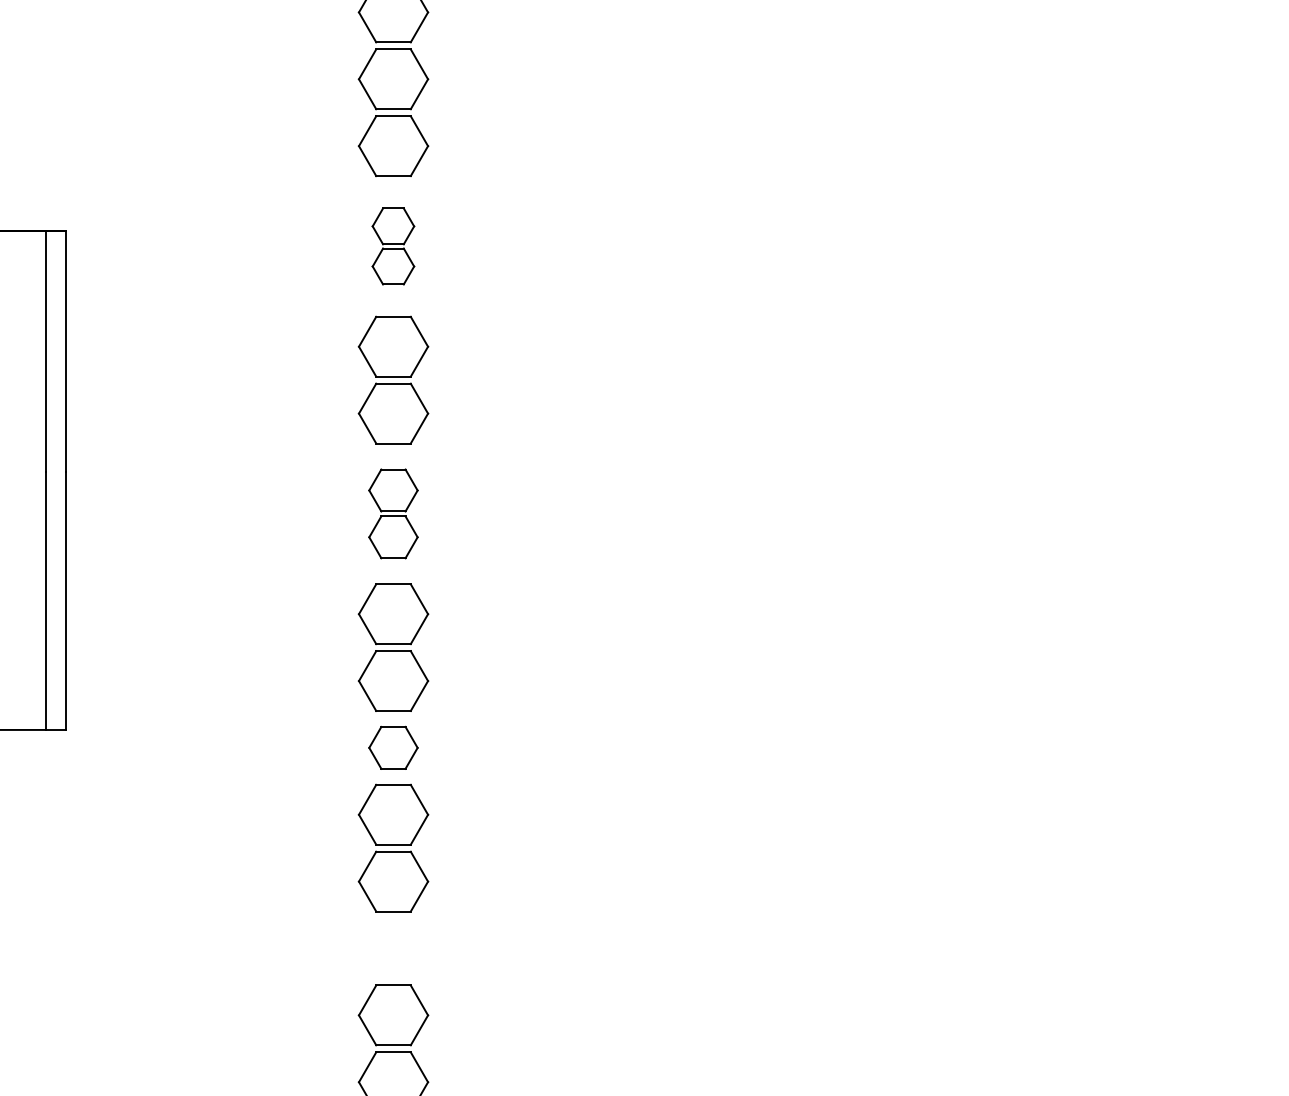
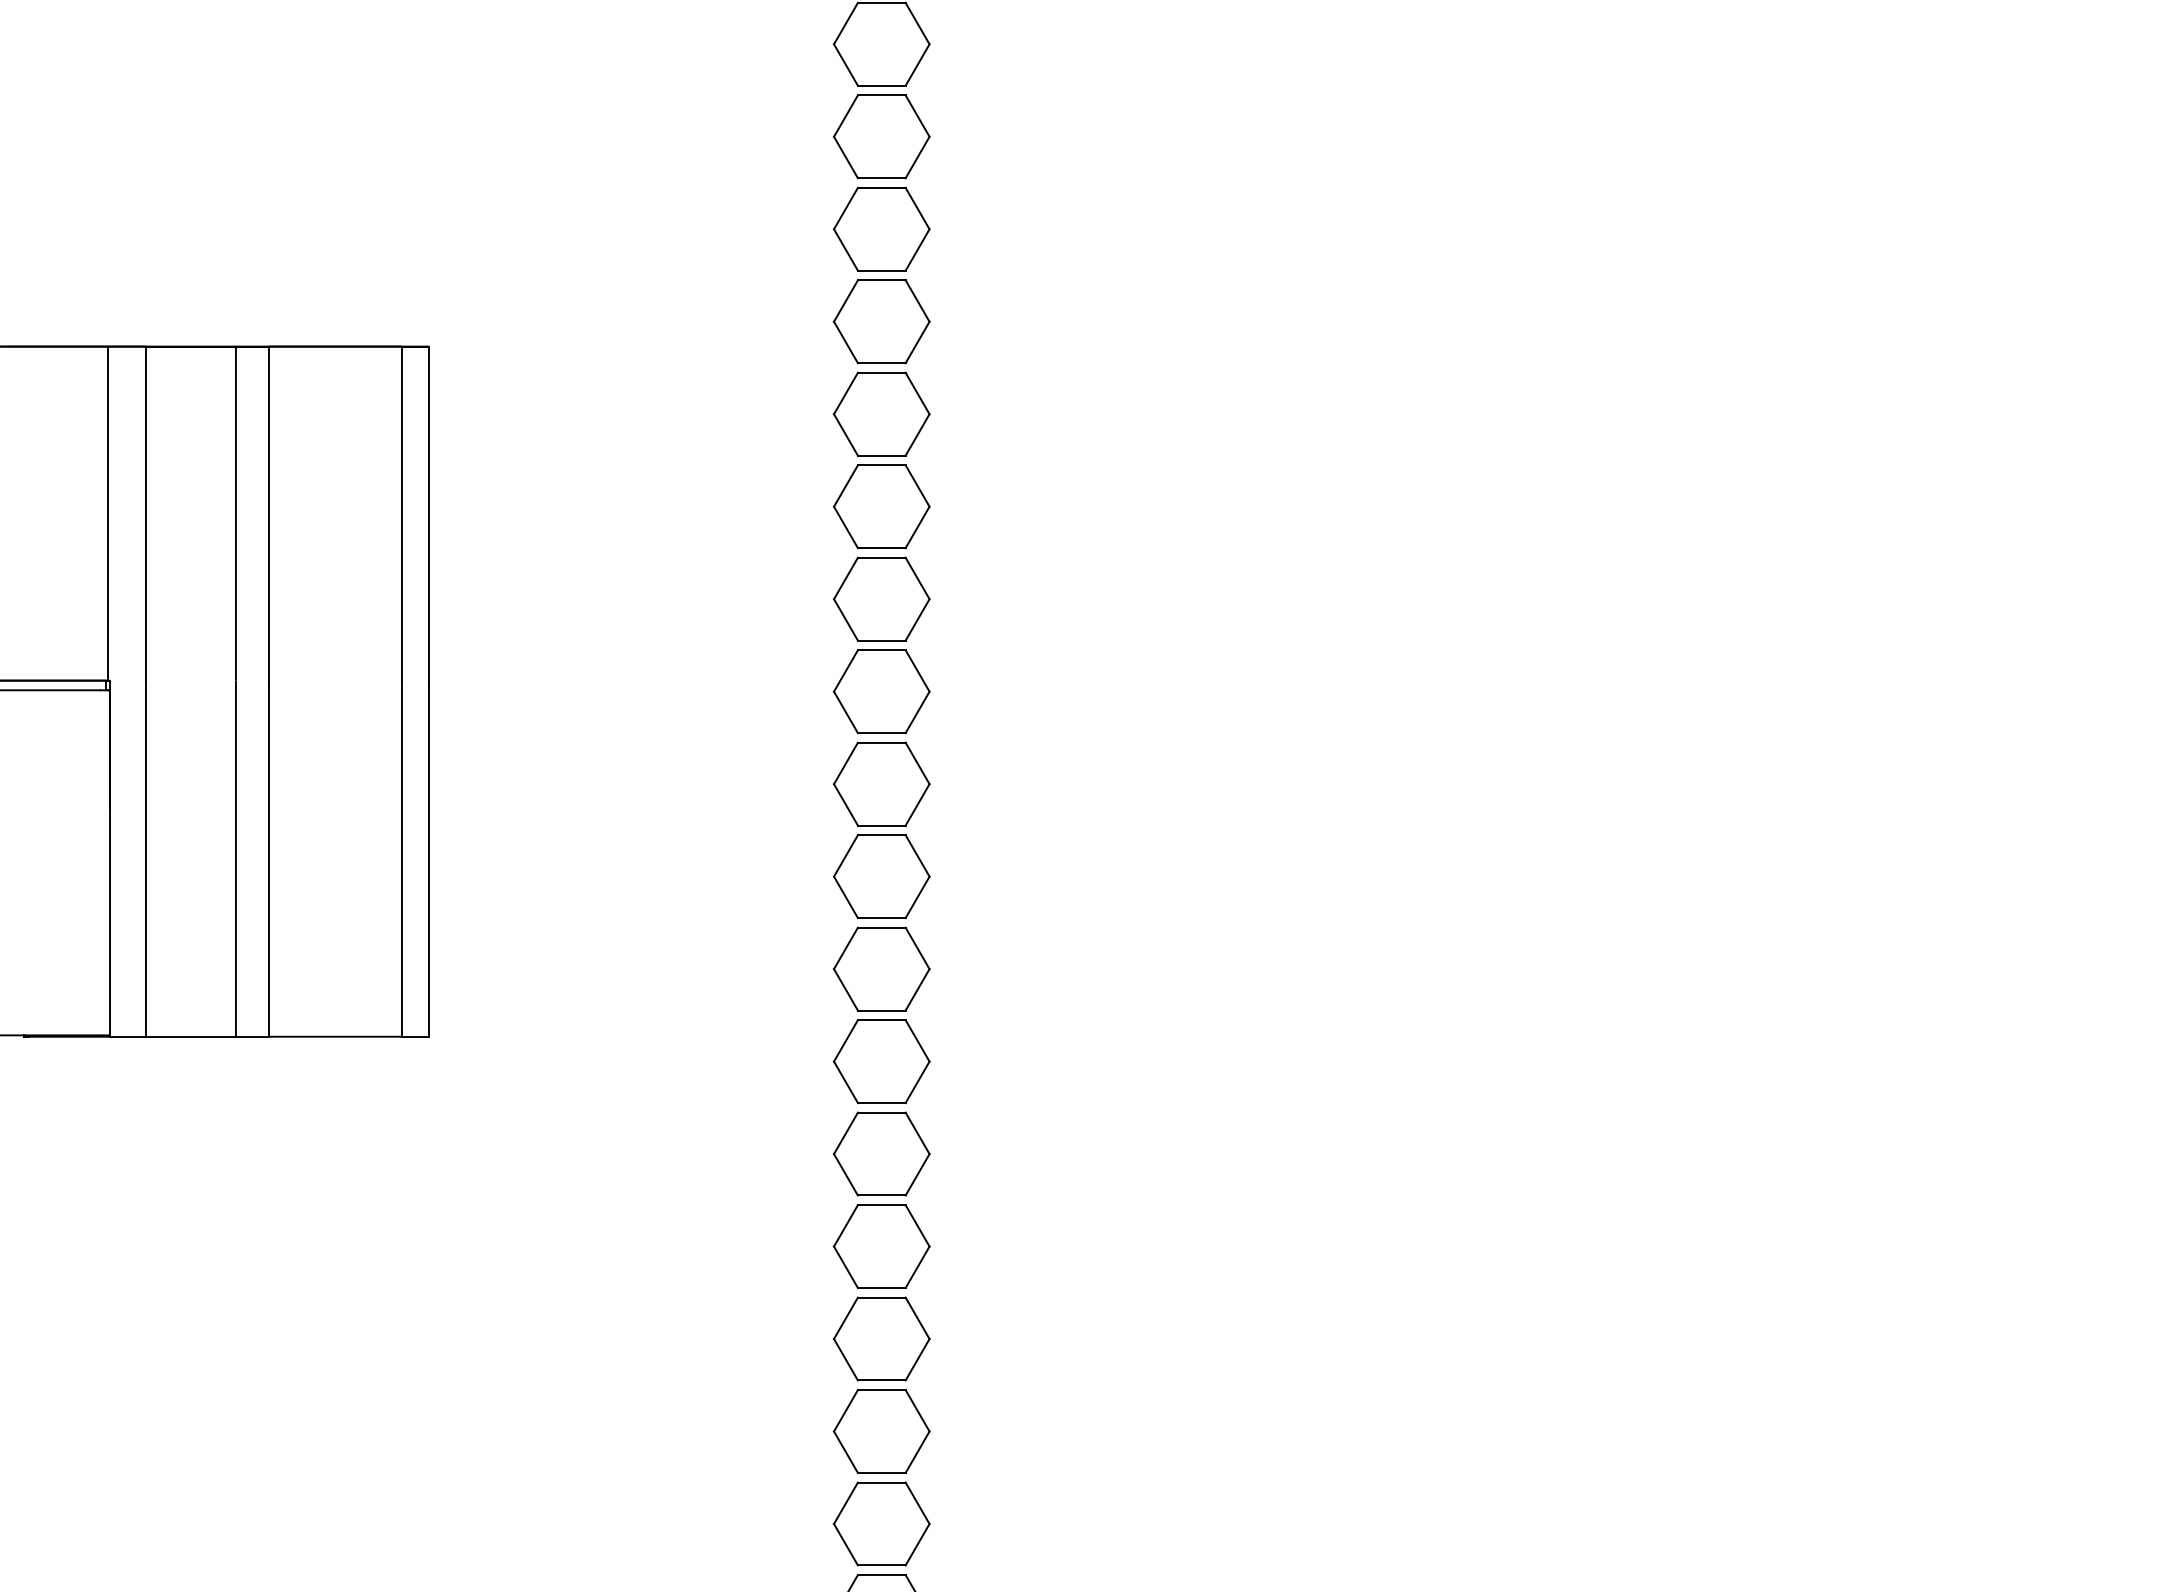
part: (393, 246) -> (881, 367), size x1.67
part: (393, 513) -> (881, 737), size x1.43
part: (393, 747) -> (881, 1061), size x1.43
part: (393, 948) -> (881, 1338), added

